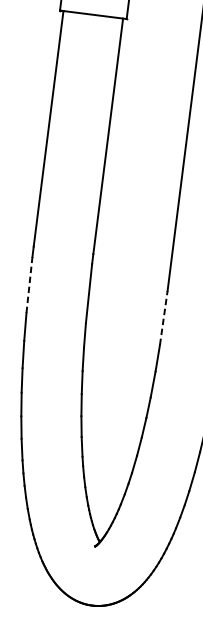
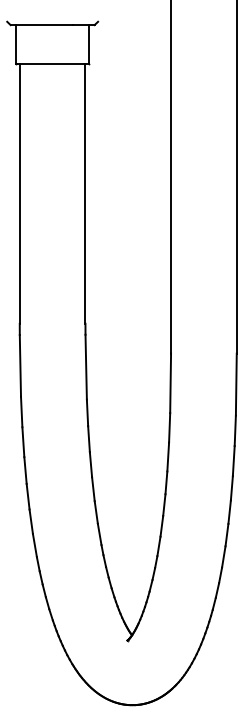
line: (29, 284) -> (20, 365), dashed -> solid
line: (163, 318) -> (170, 383), dashed -> solid

